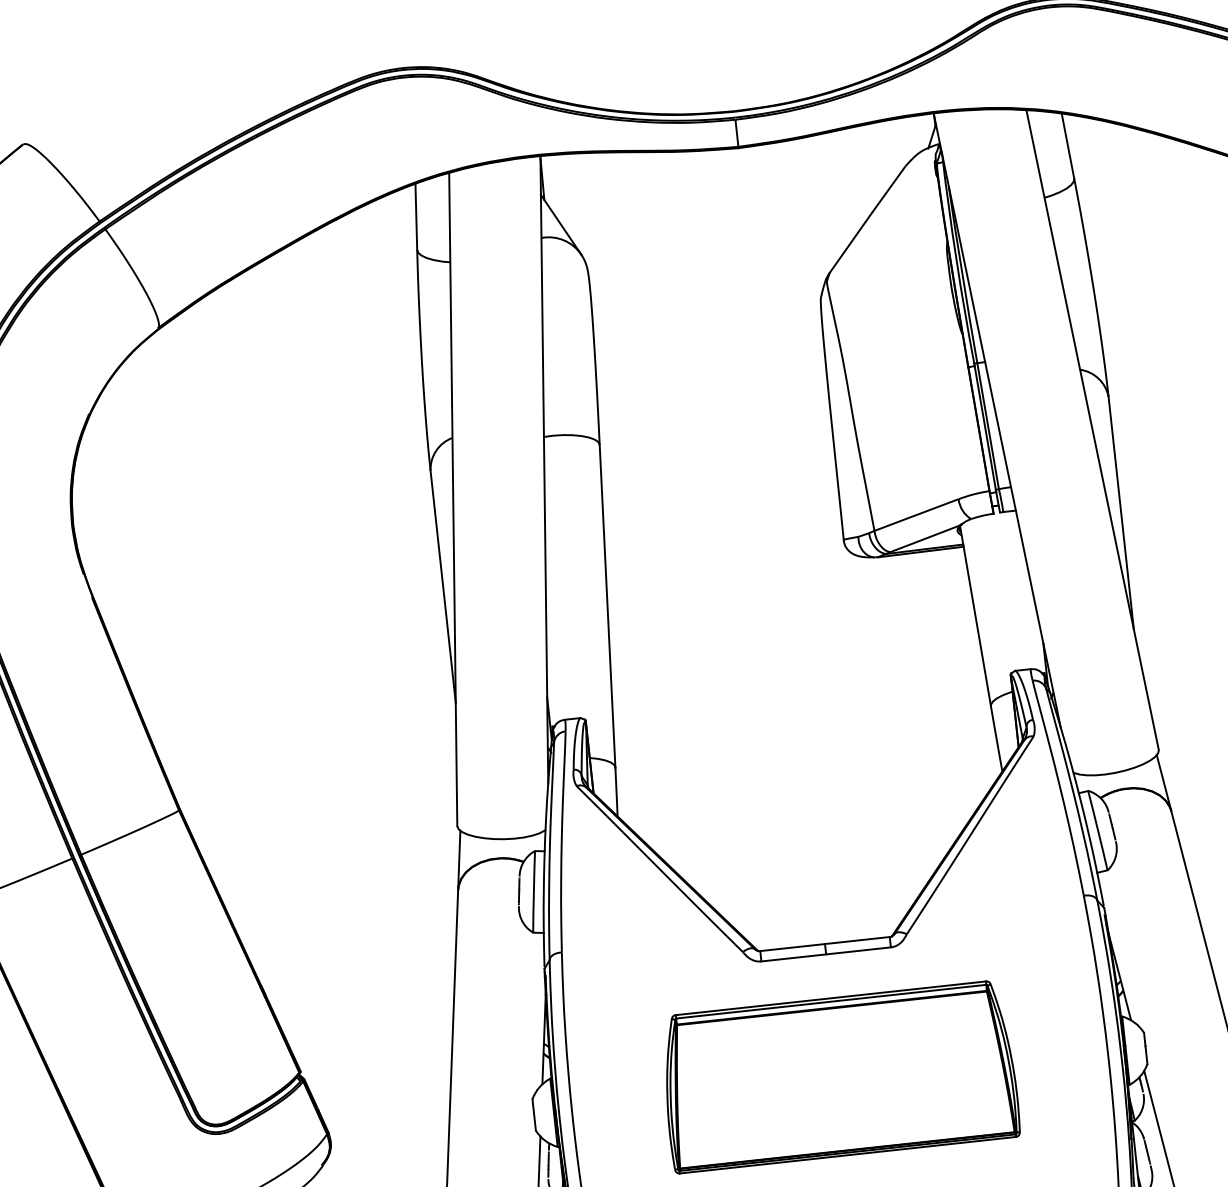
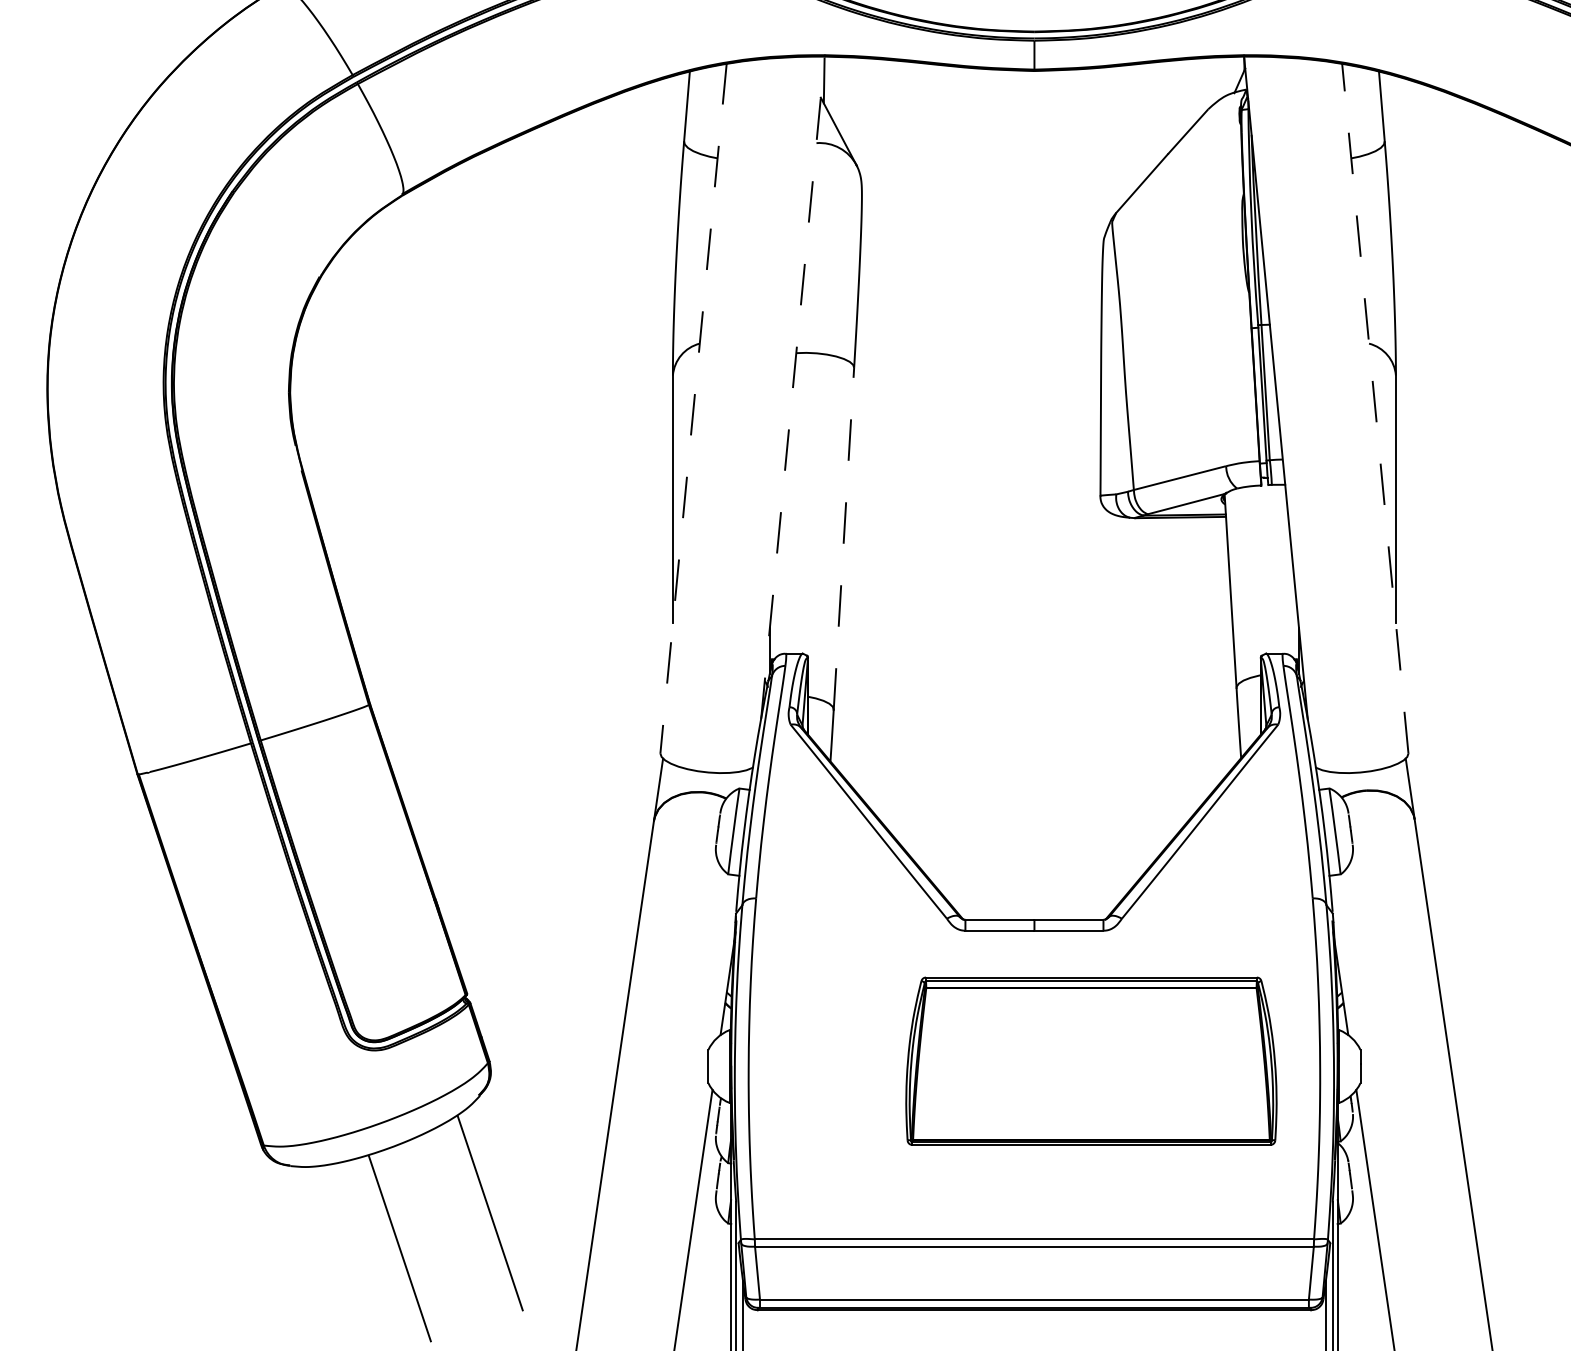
line: (1092, 429) -> (1375, 408), solid -> dashed
line: (543, 469) -> (792, 387), solid -> dashed
line: (453, 499) -> (693, 408), solid -> dashed
line: (607, 606) -> (843, 538), solid -> dashed
part: (839, 1076) -> (1091, 1060), moved

